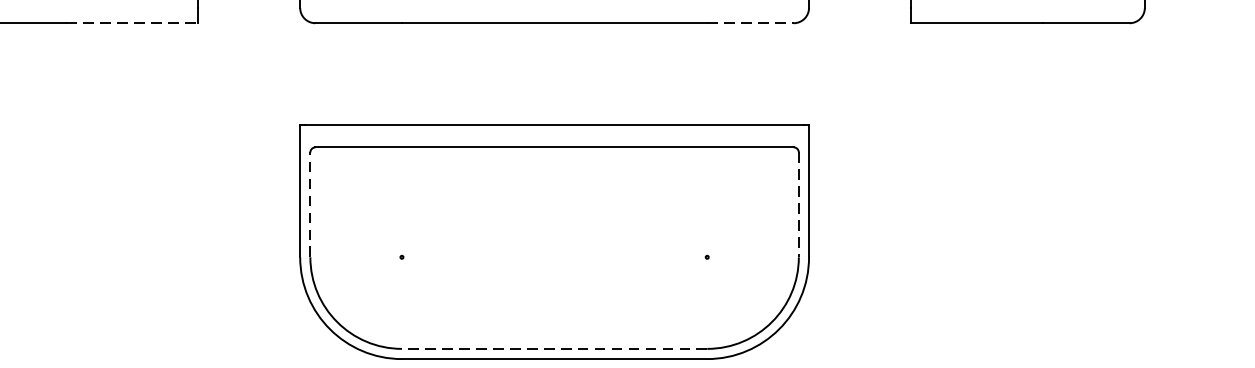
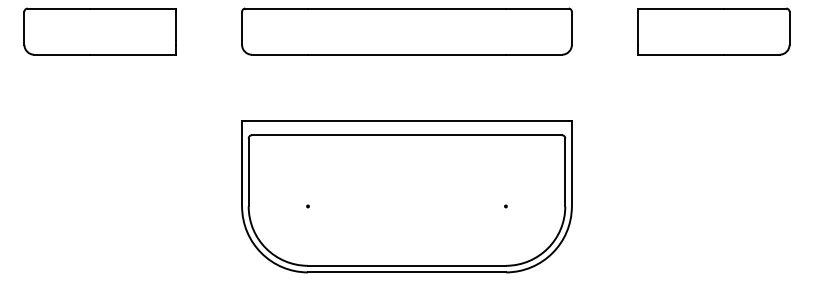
line: (132, 22) -> (133, 54), dashed -> solid
line: (751, 22) -> (534, 54), dashed -> solid
line: (310, 204) -> (248, 172), dashed -> solid
line: (799, 204) -> (565, 172), dashed -> solid
line: (555, 348) -> (407, 265), dashed -> solid

